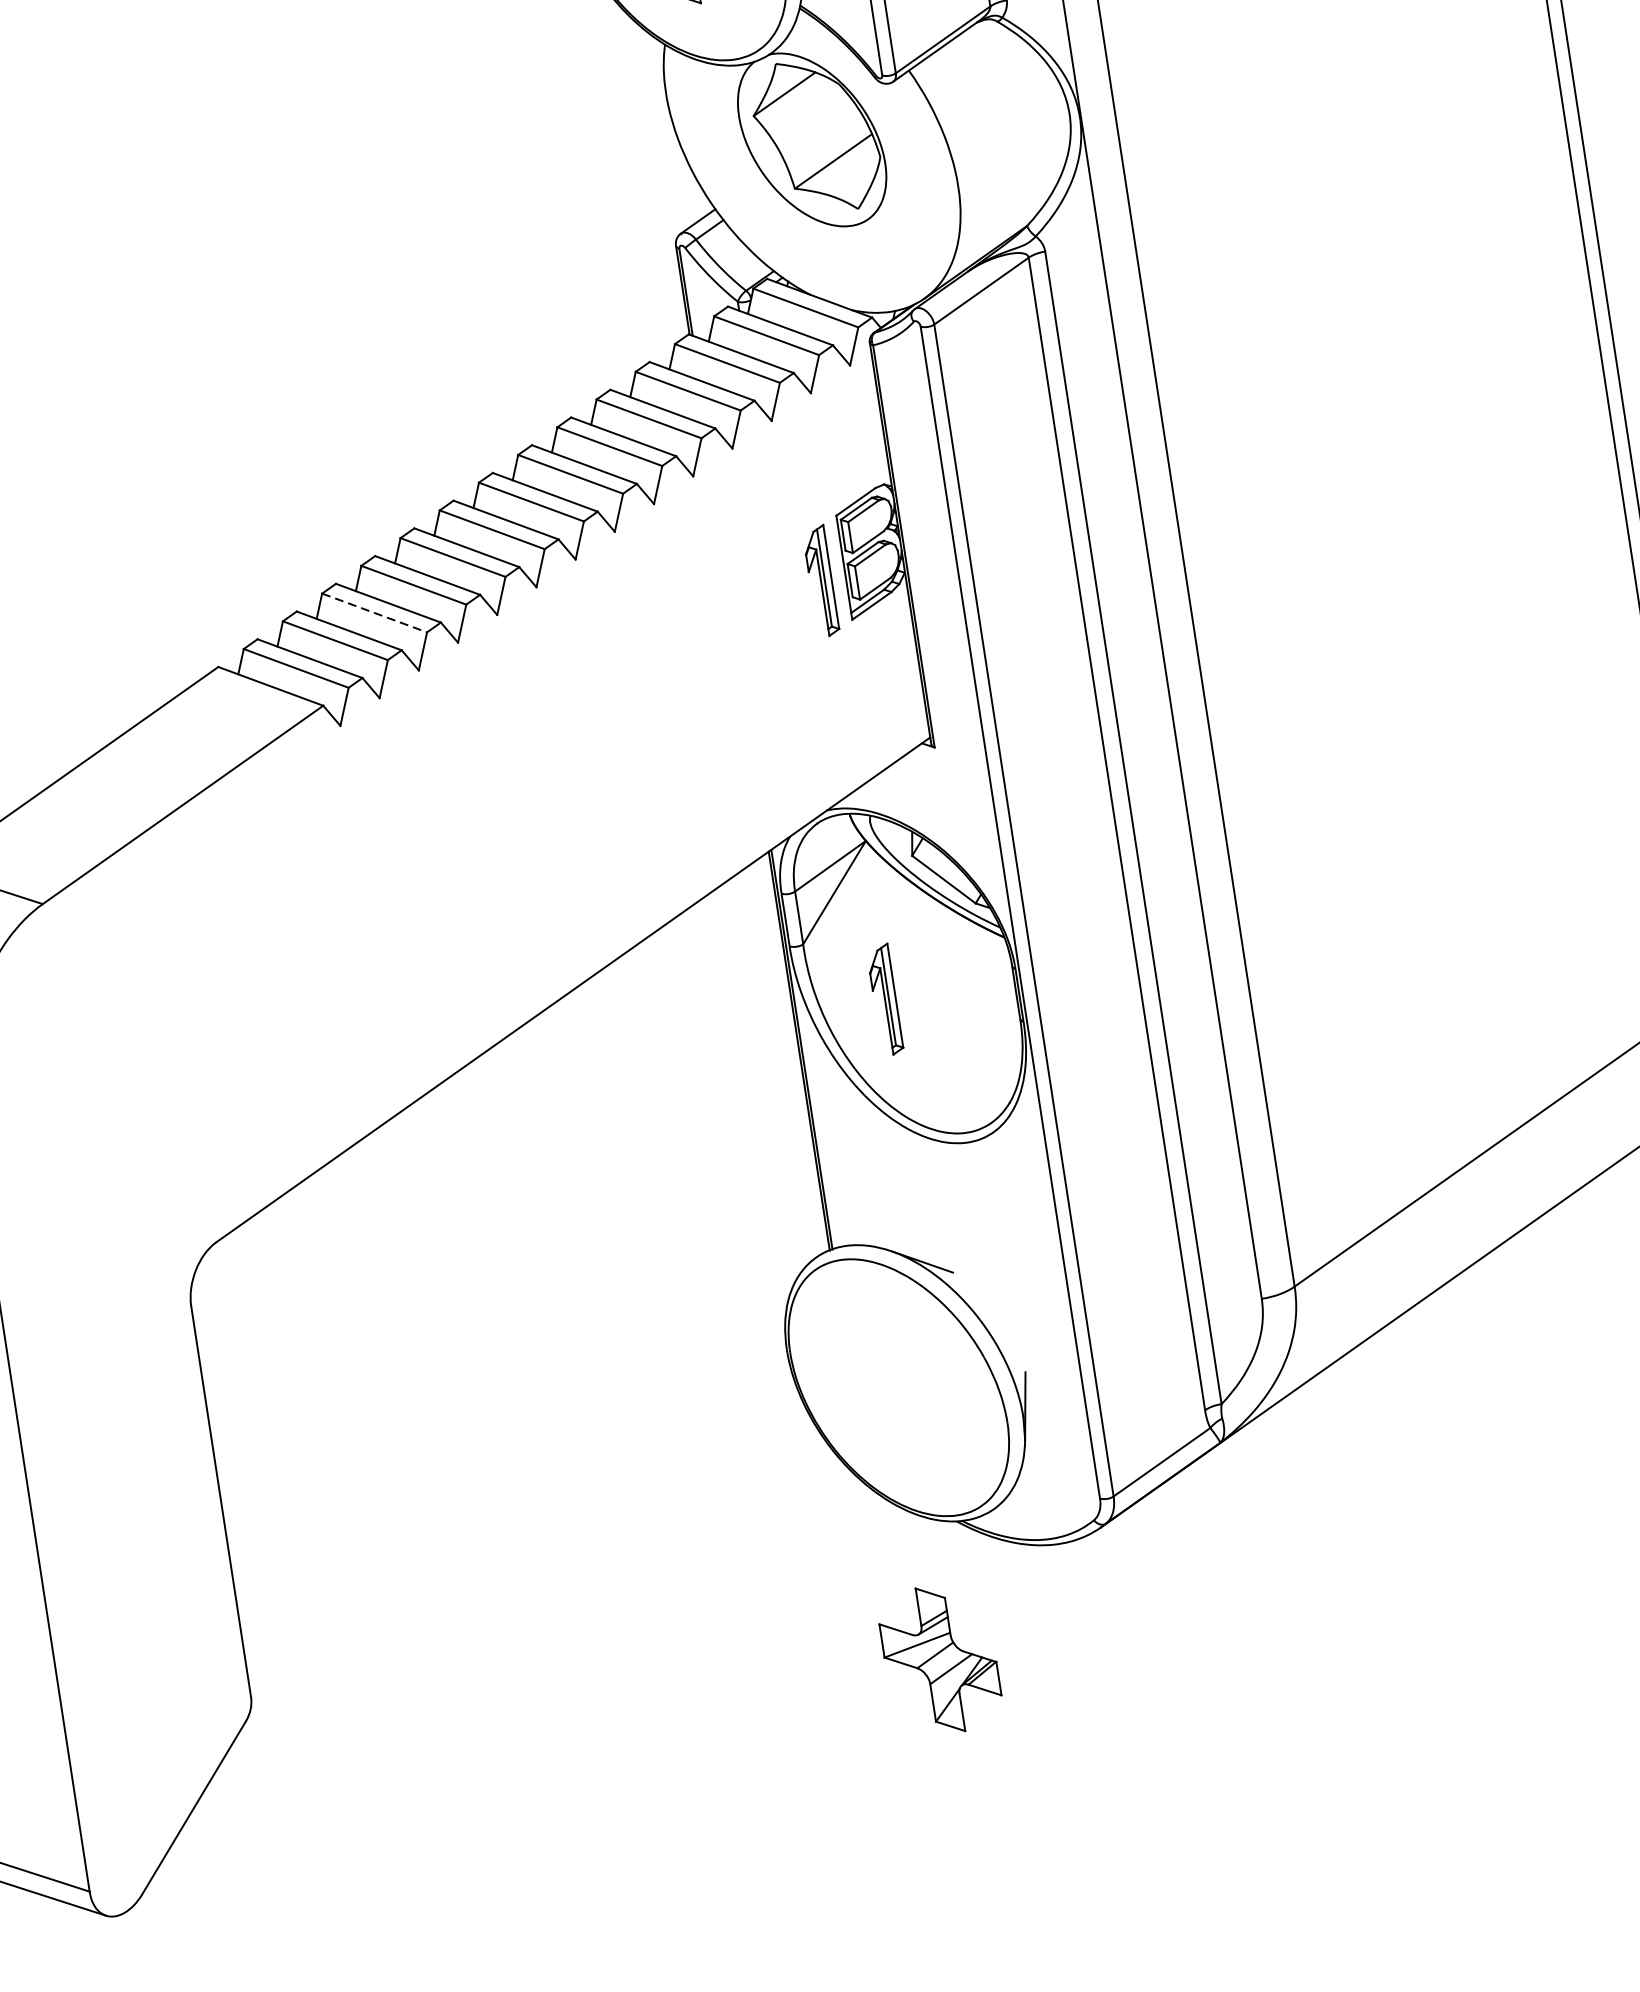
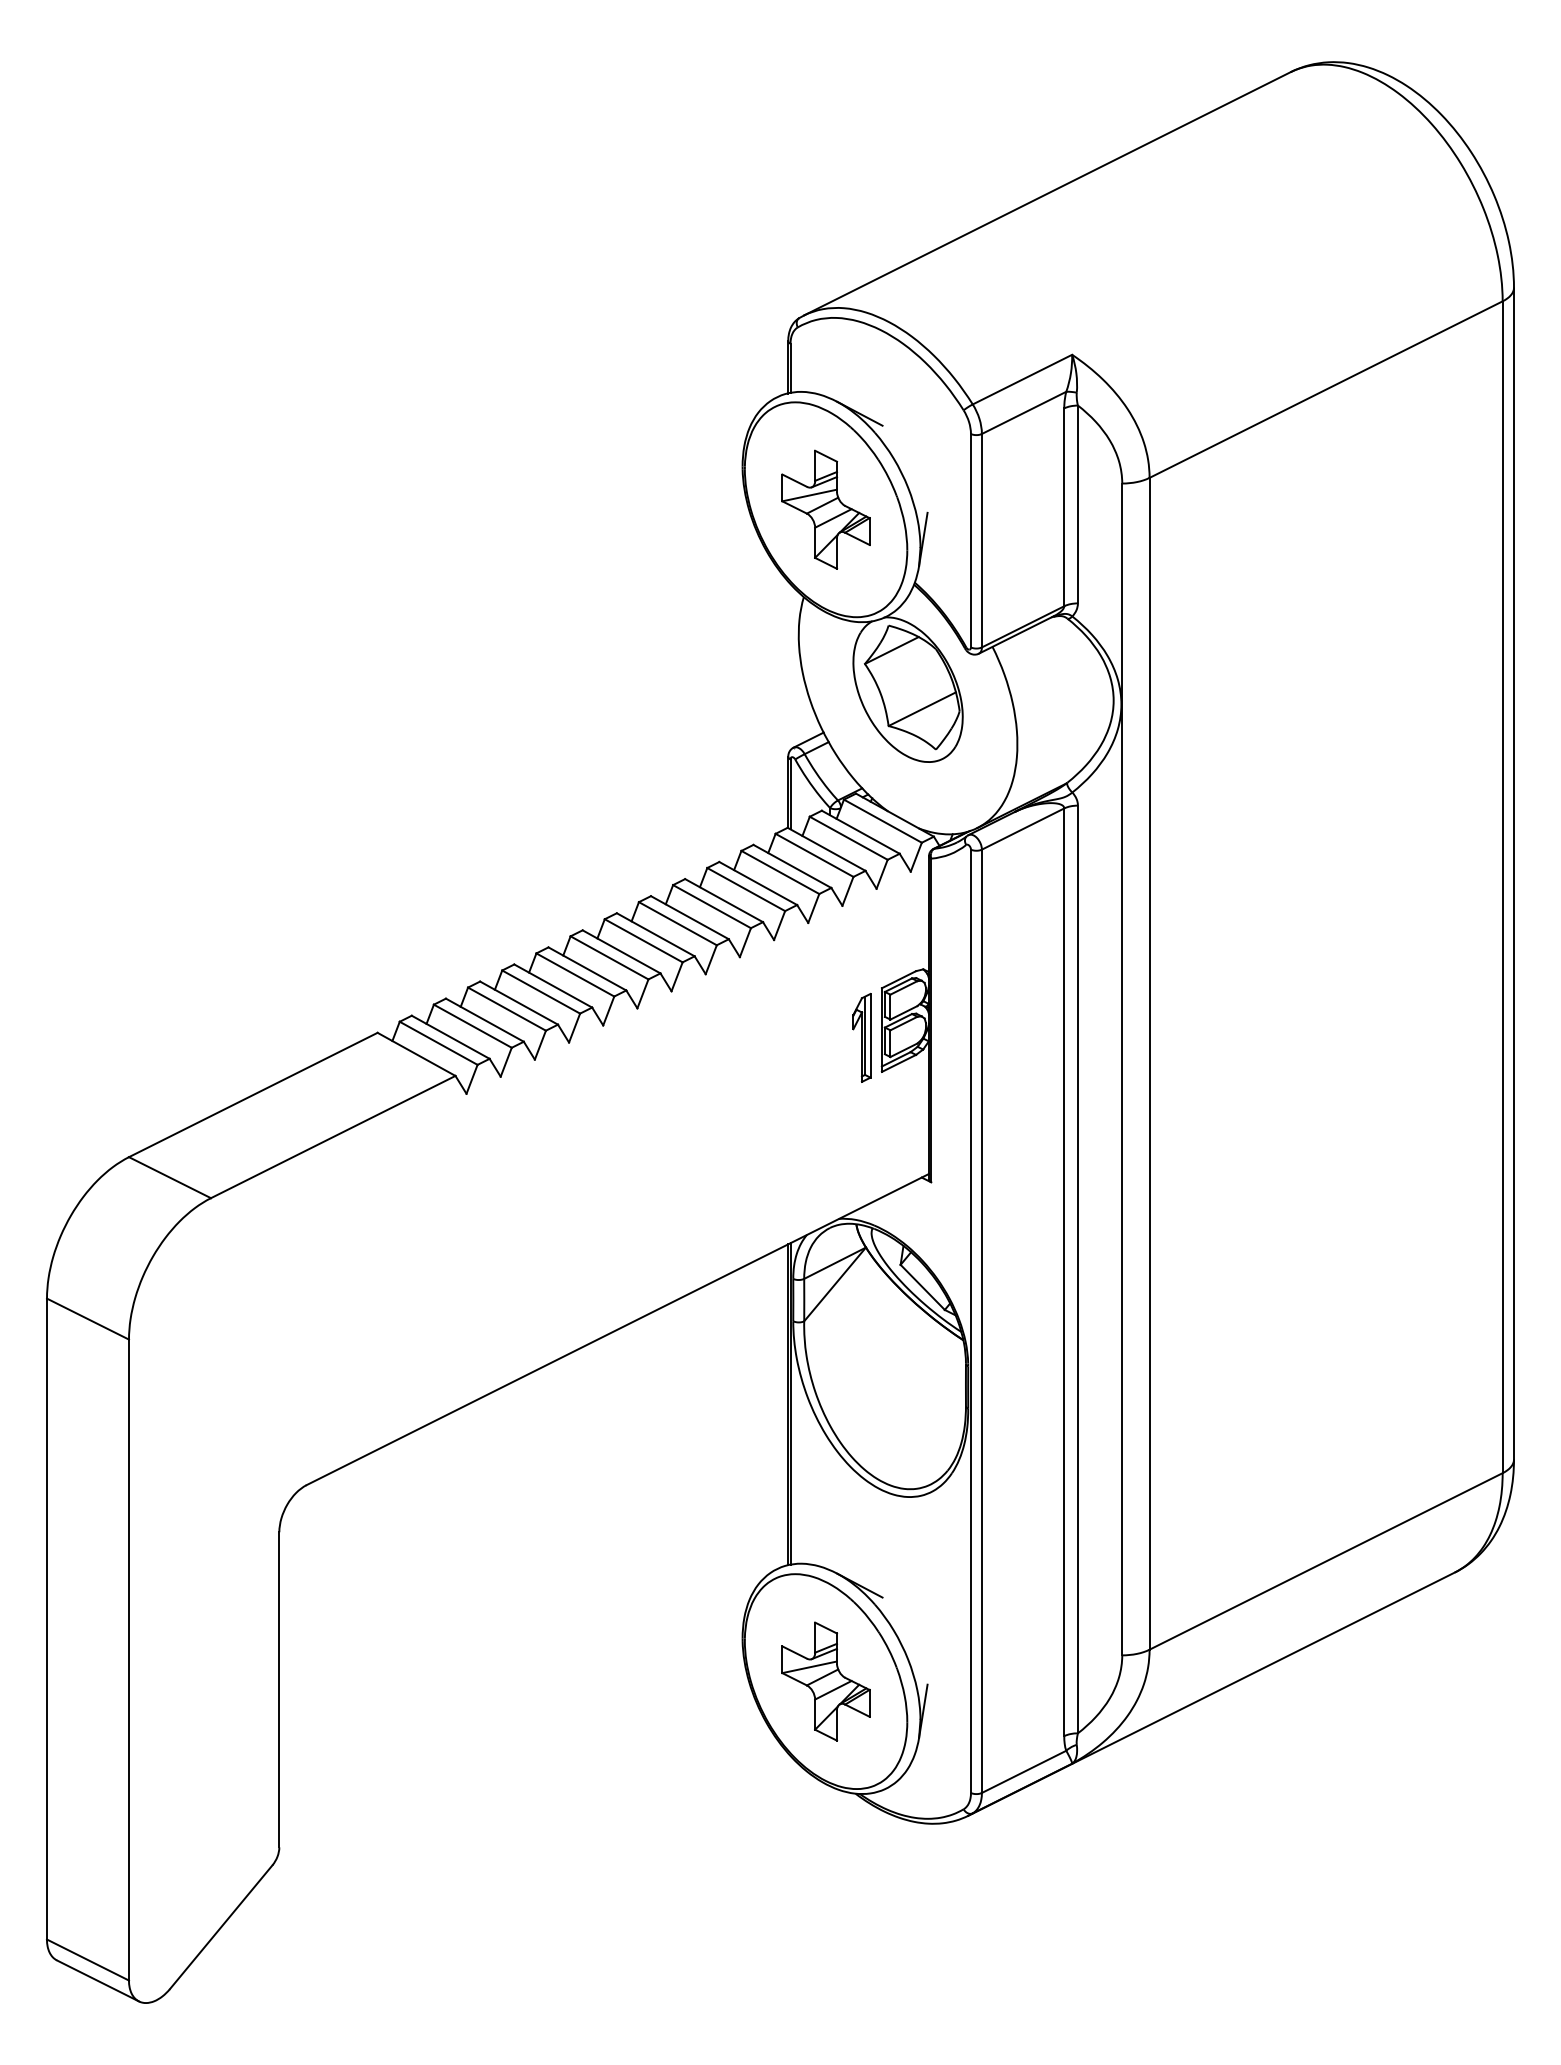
line: (375, 613) -> (507, 1009), dashed -> solid
part: (884, 999) -> (861, 1374), removed
part: (939, 1659) -> (825, 1681), moved

